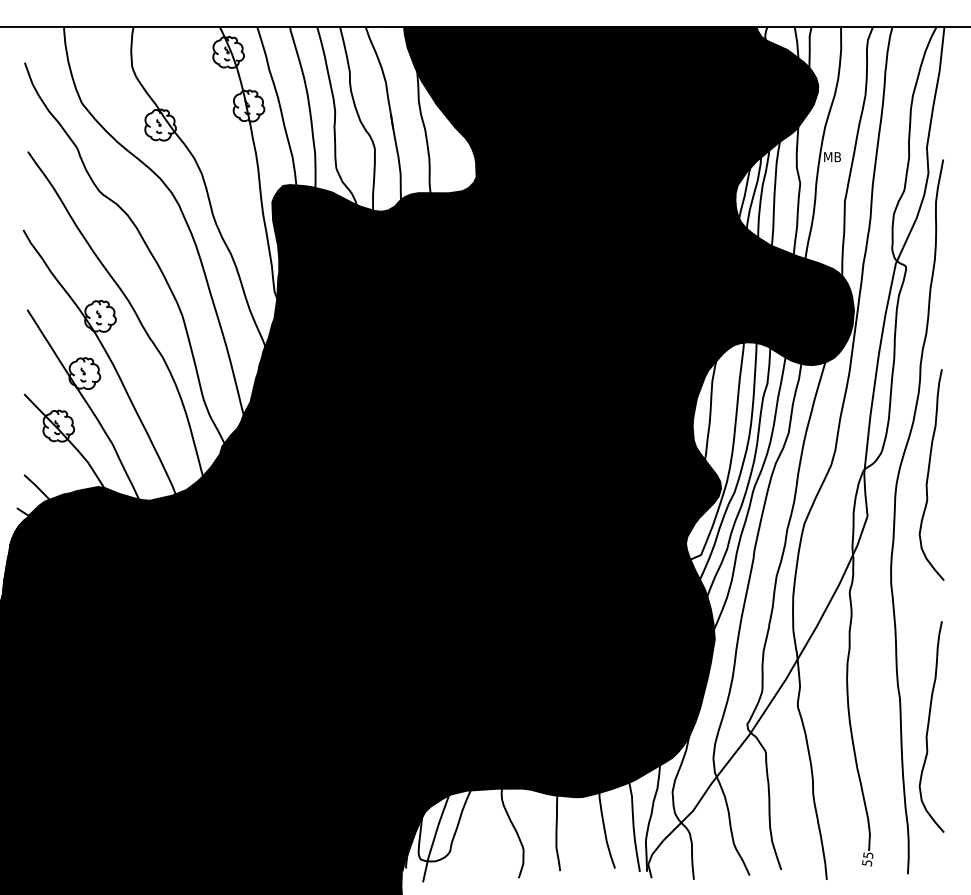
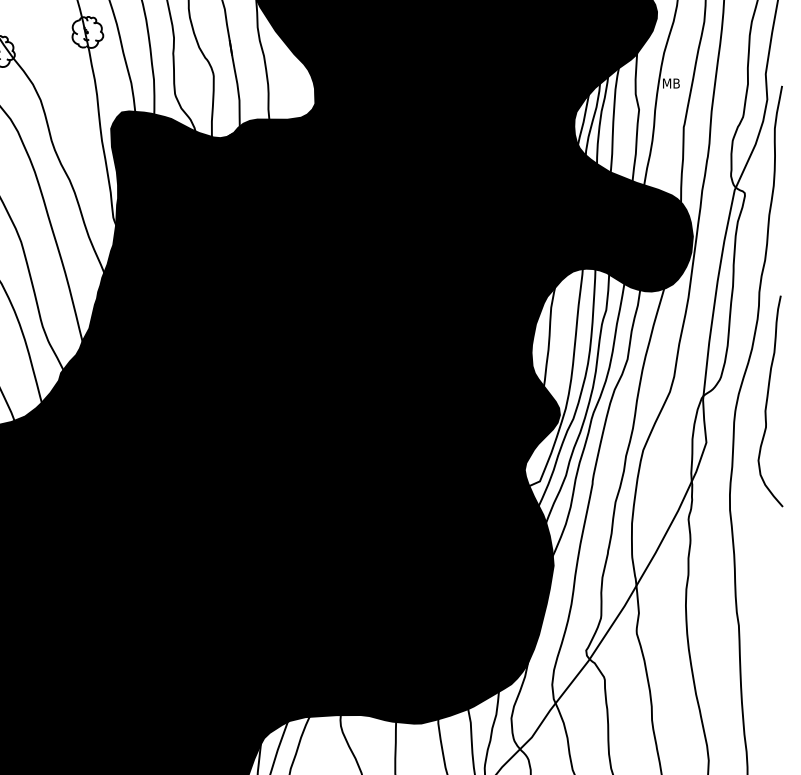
curve: (929, 725) -> (768, 651), removed

